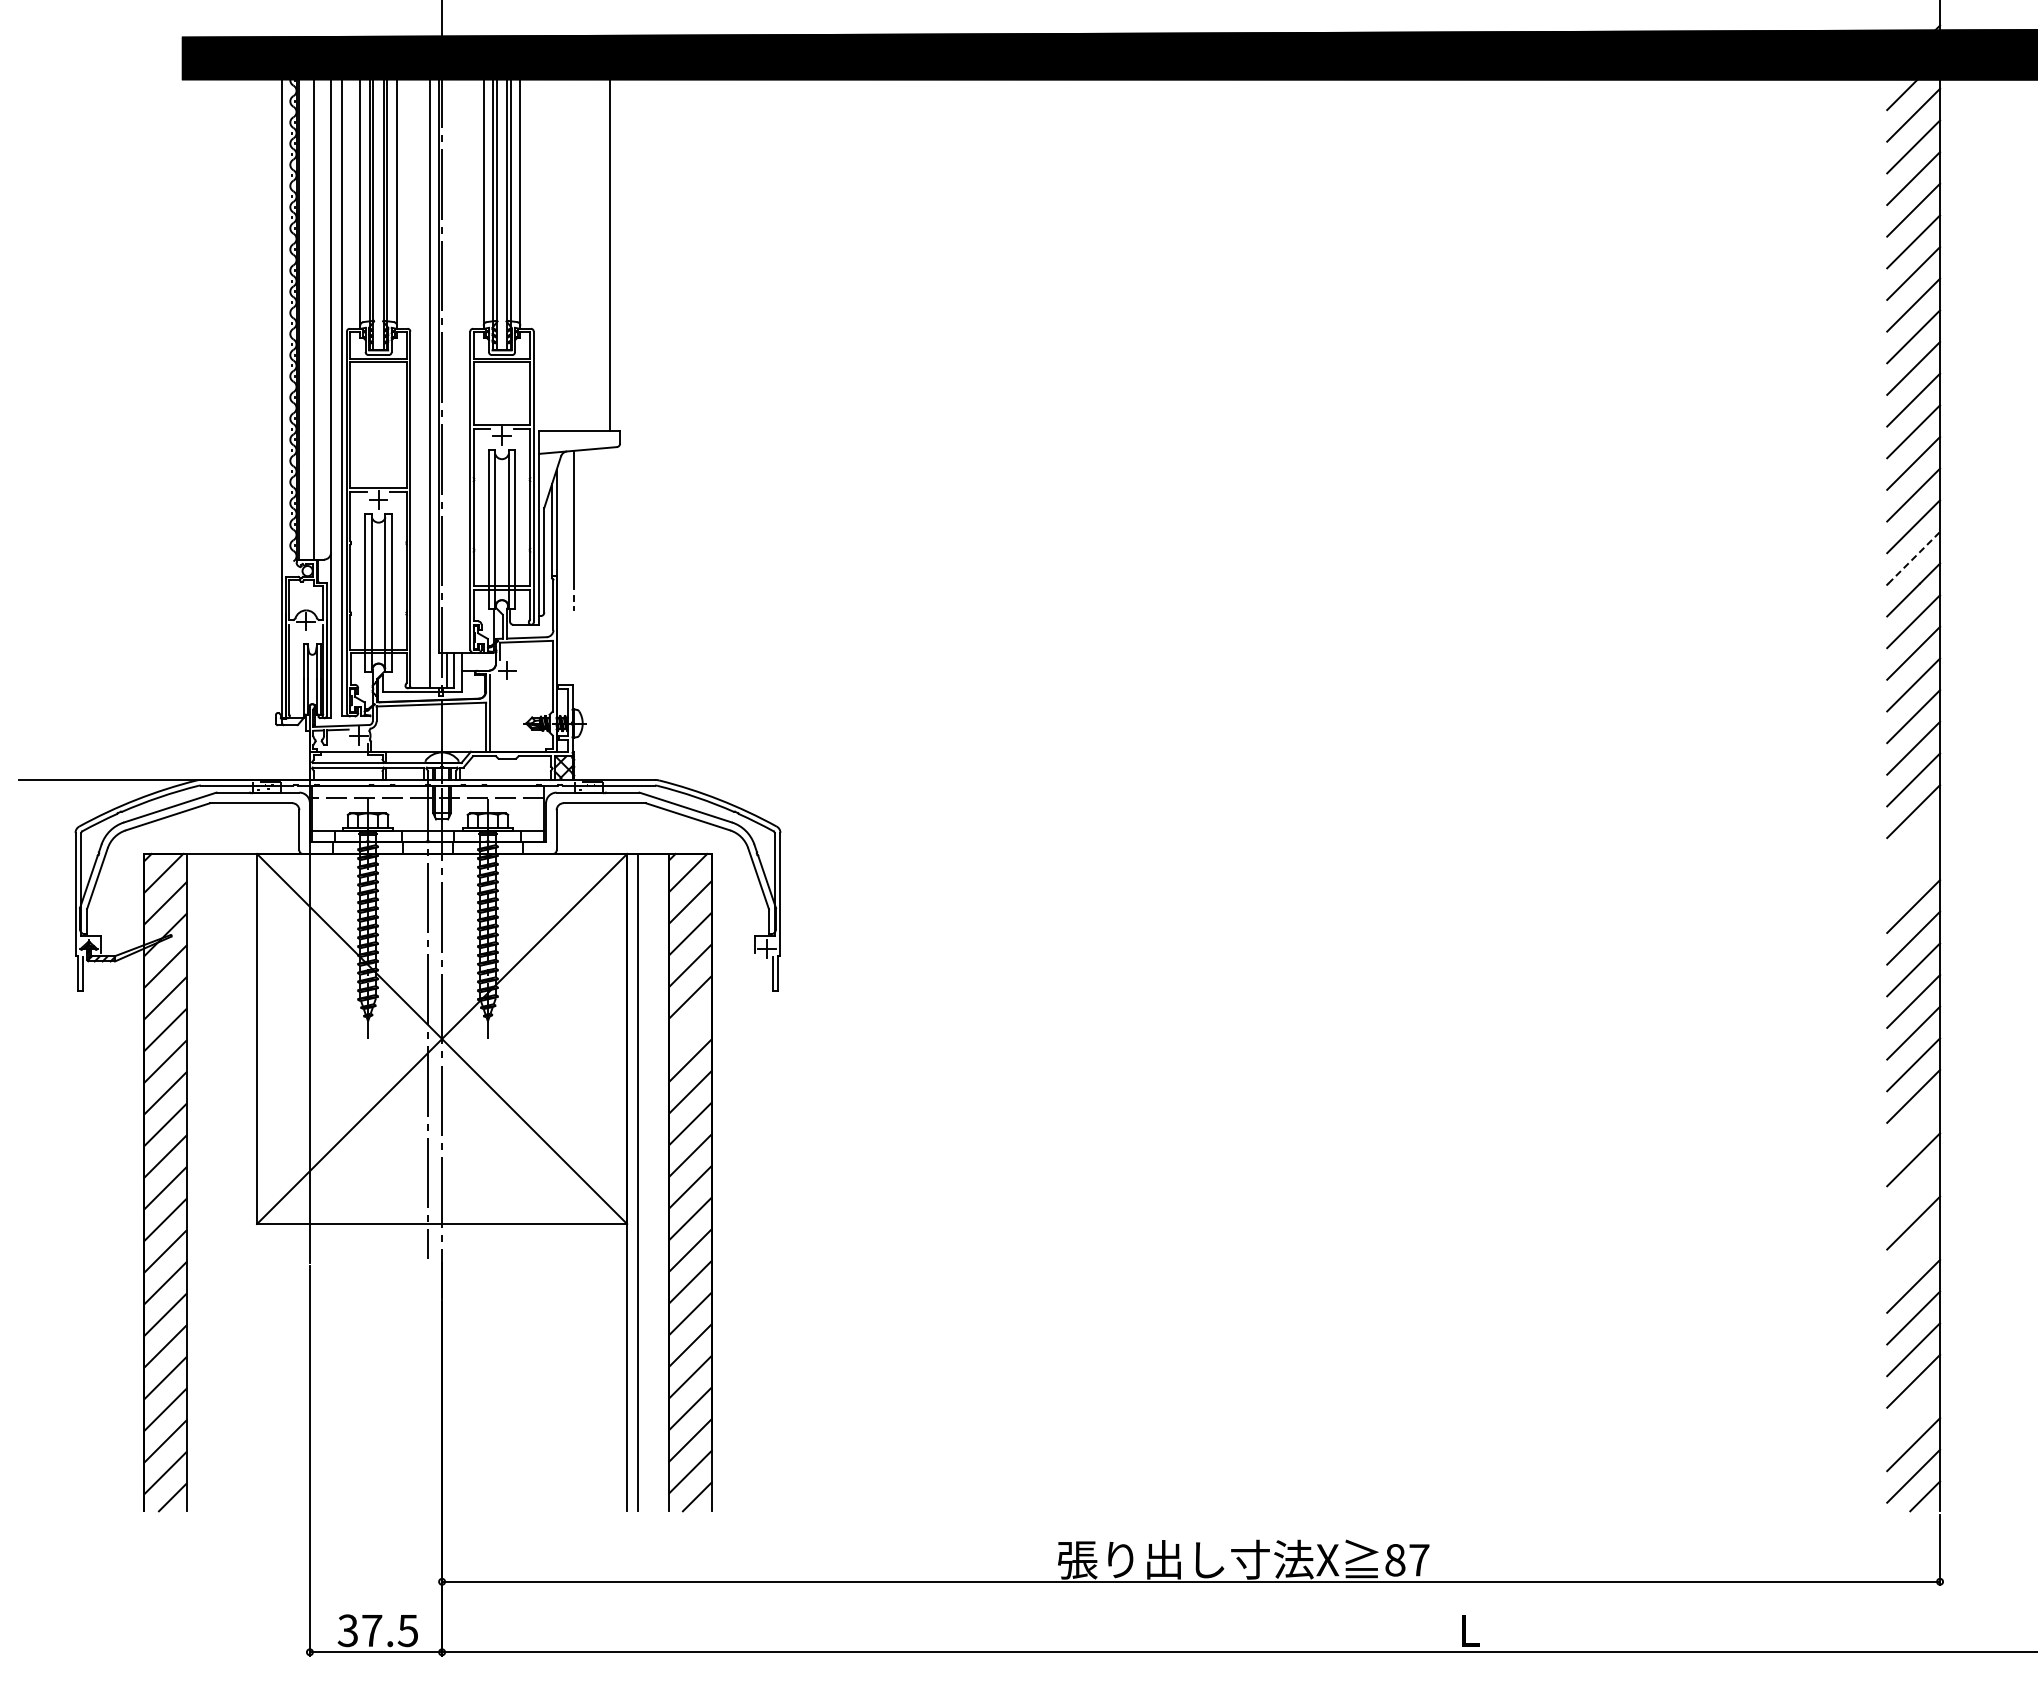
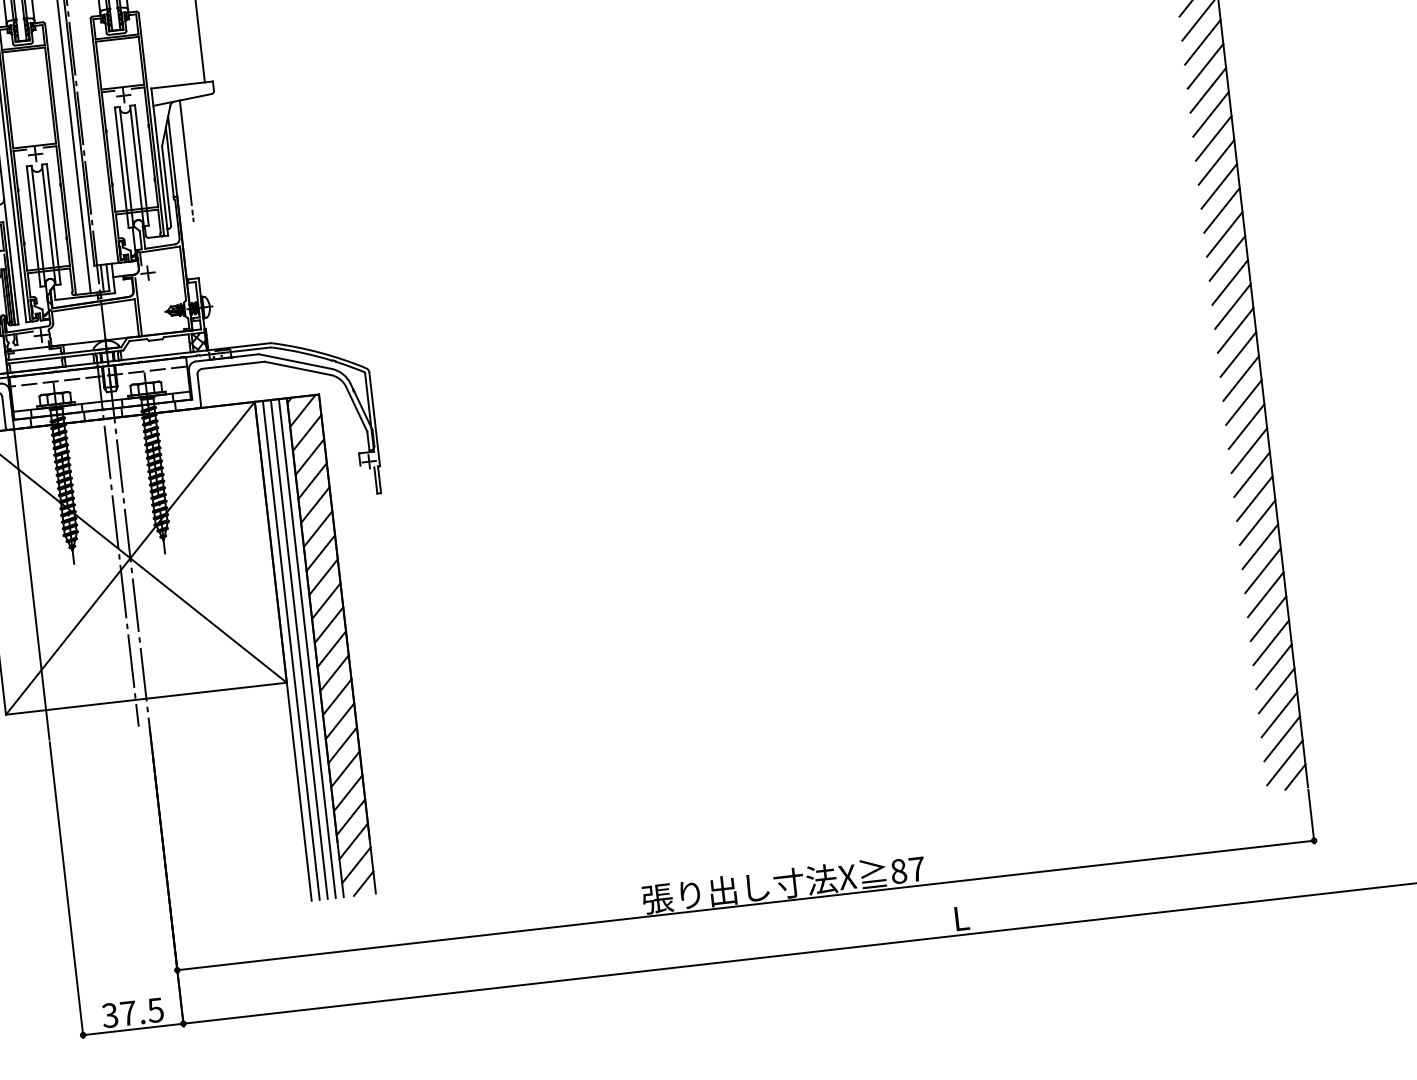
line: (1914, 557) -> (1206, 65), dashed -> solid
line: (1913, 842) -> (1230, 281), added
line: (1913, 874) -> (1232, 306), added
line: (690, 1028) -> (318, 528), added
line: (1913, 1127) -> (1254, 498), added
line: (648, 1182) -> (299, 649), added
line: (658, 1182) -> (307, 648), added
line: (1913, 1191) -> (1260, 546), added
line: (1913, 1254) -> (1265, 594), added
line: (1913, 1412) -> (1279, 714), added

